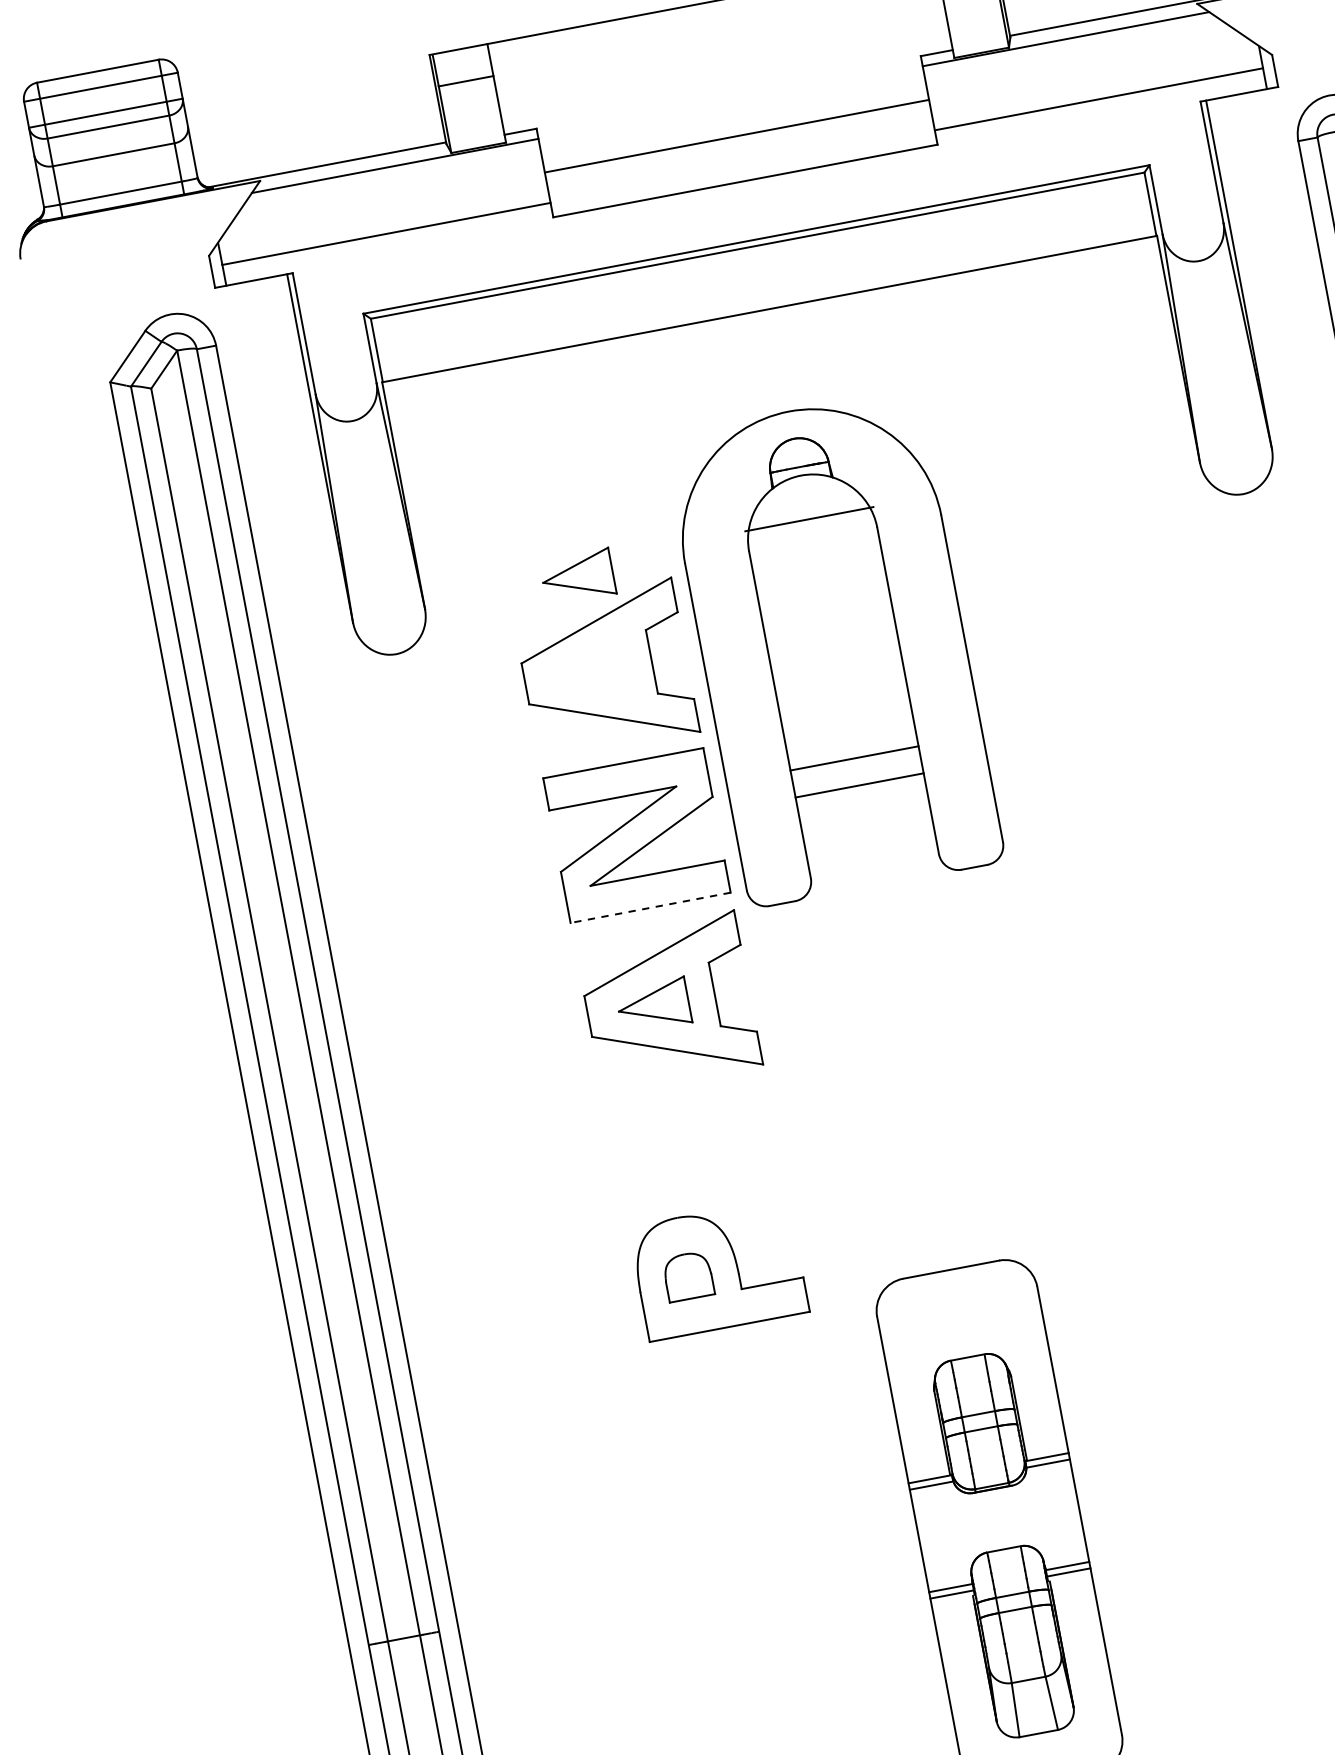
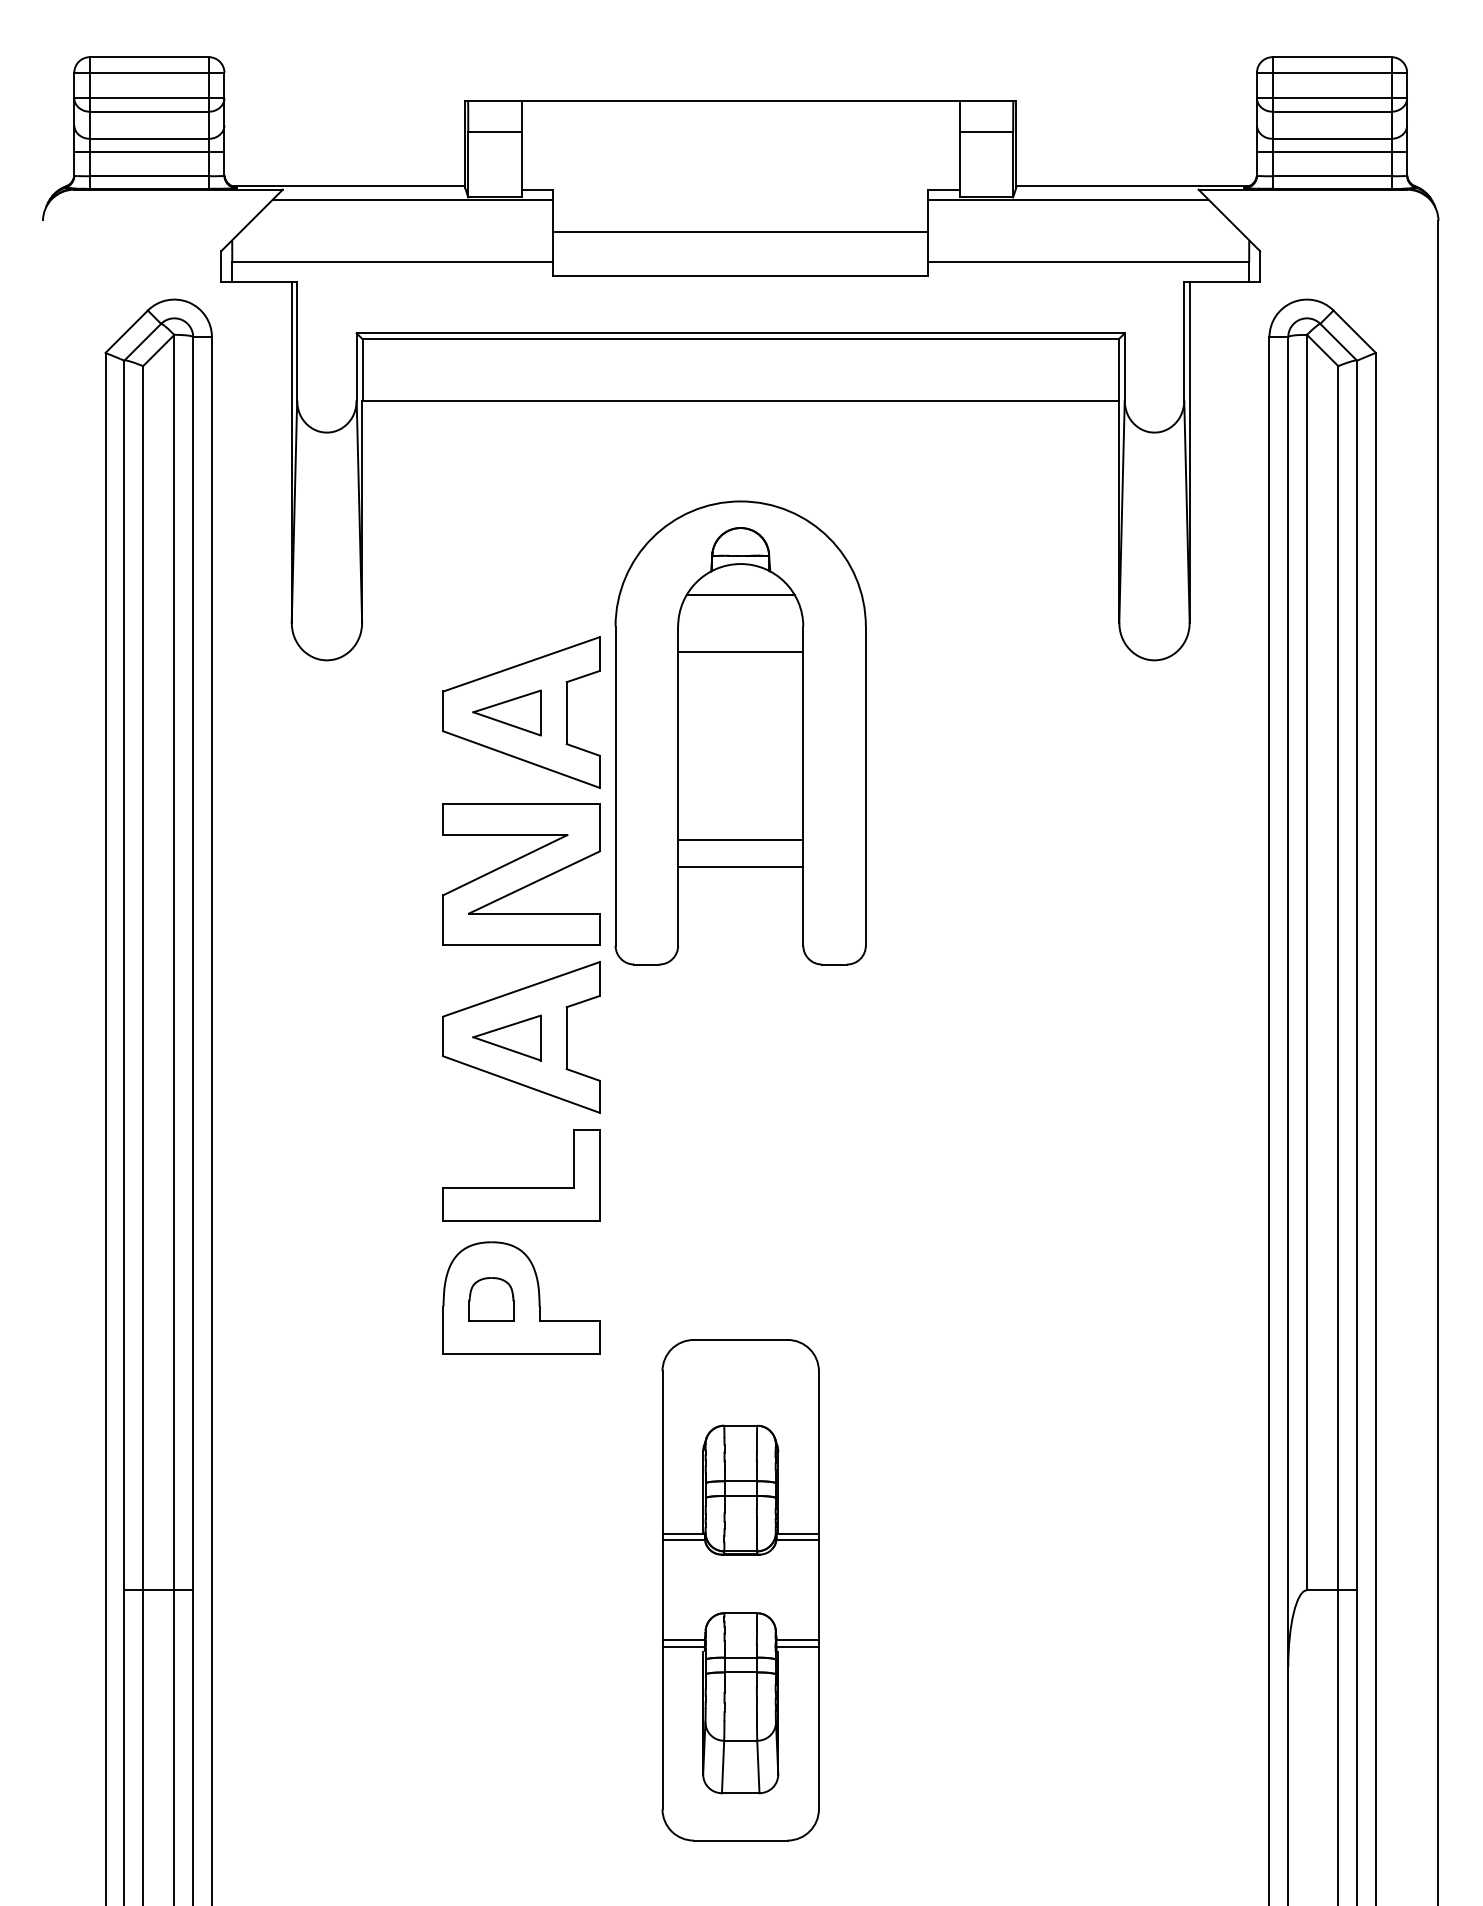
line: (116, 168) -> (149, 152), added
line: (806, 507) -> (740, 595), added
line: (809, 519) -> (740, 651), moved
part: (577, 576) -> (506, 712), moved
line: (650, 907) -> (521, 944), dashed -> solid
part: (697, 1156) -> (521, 1187), added

